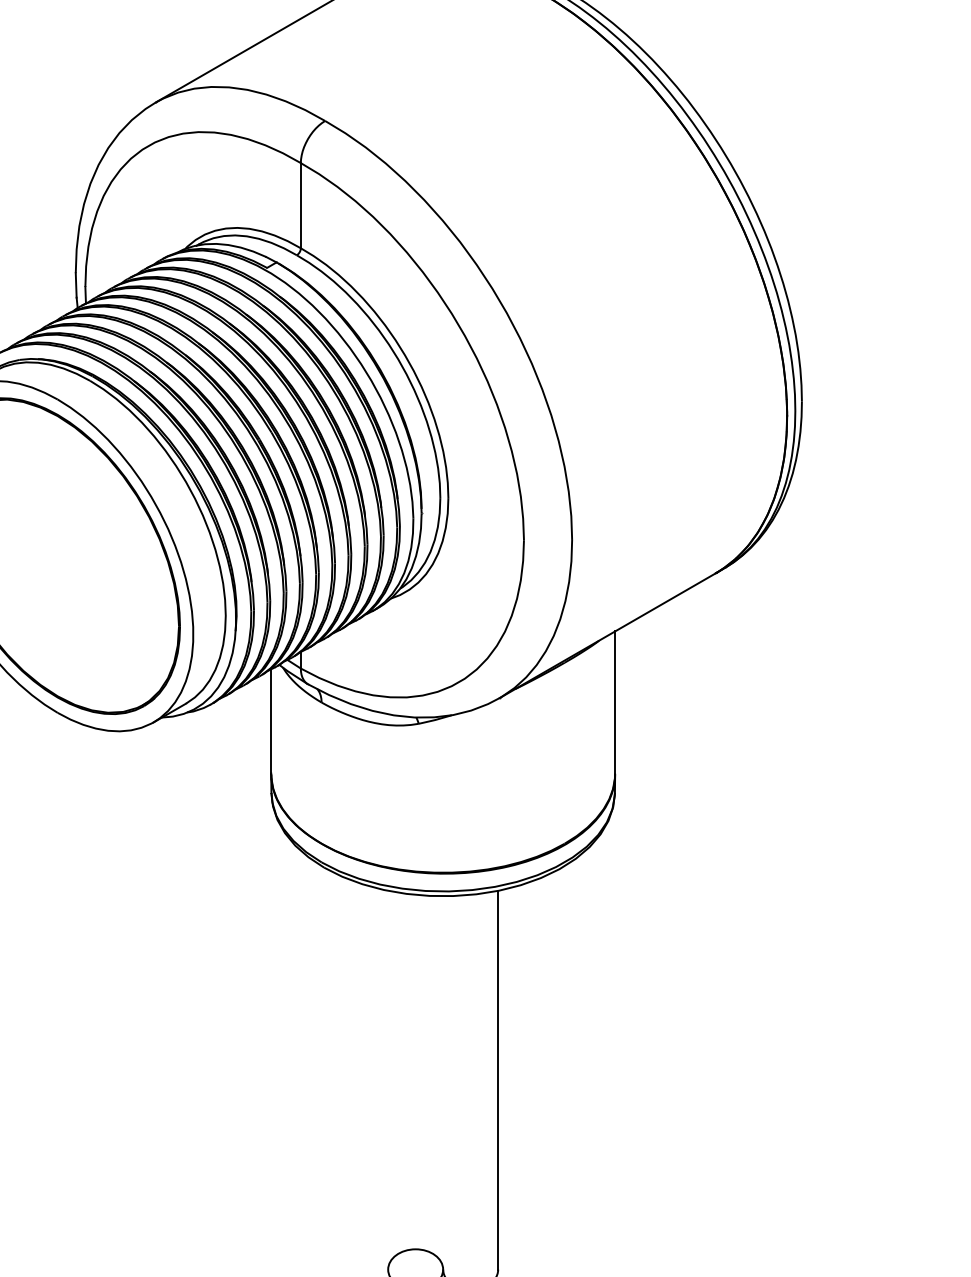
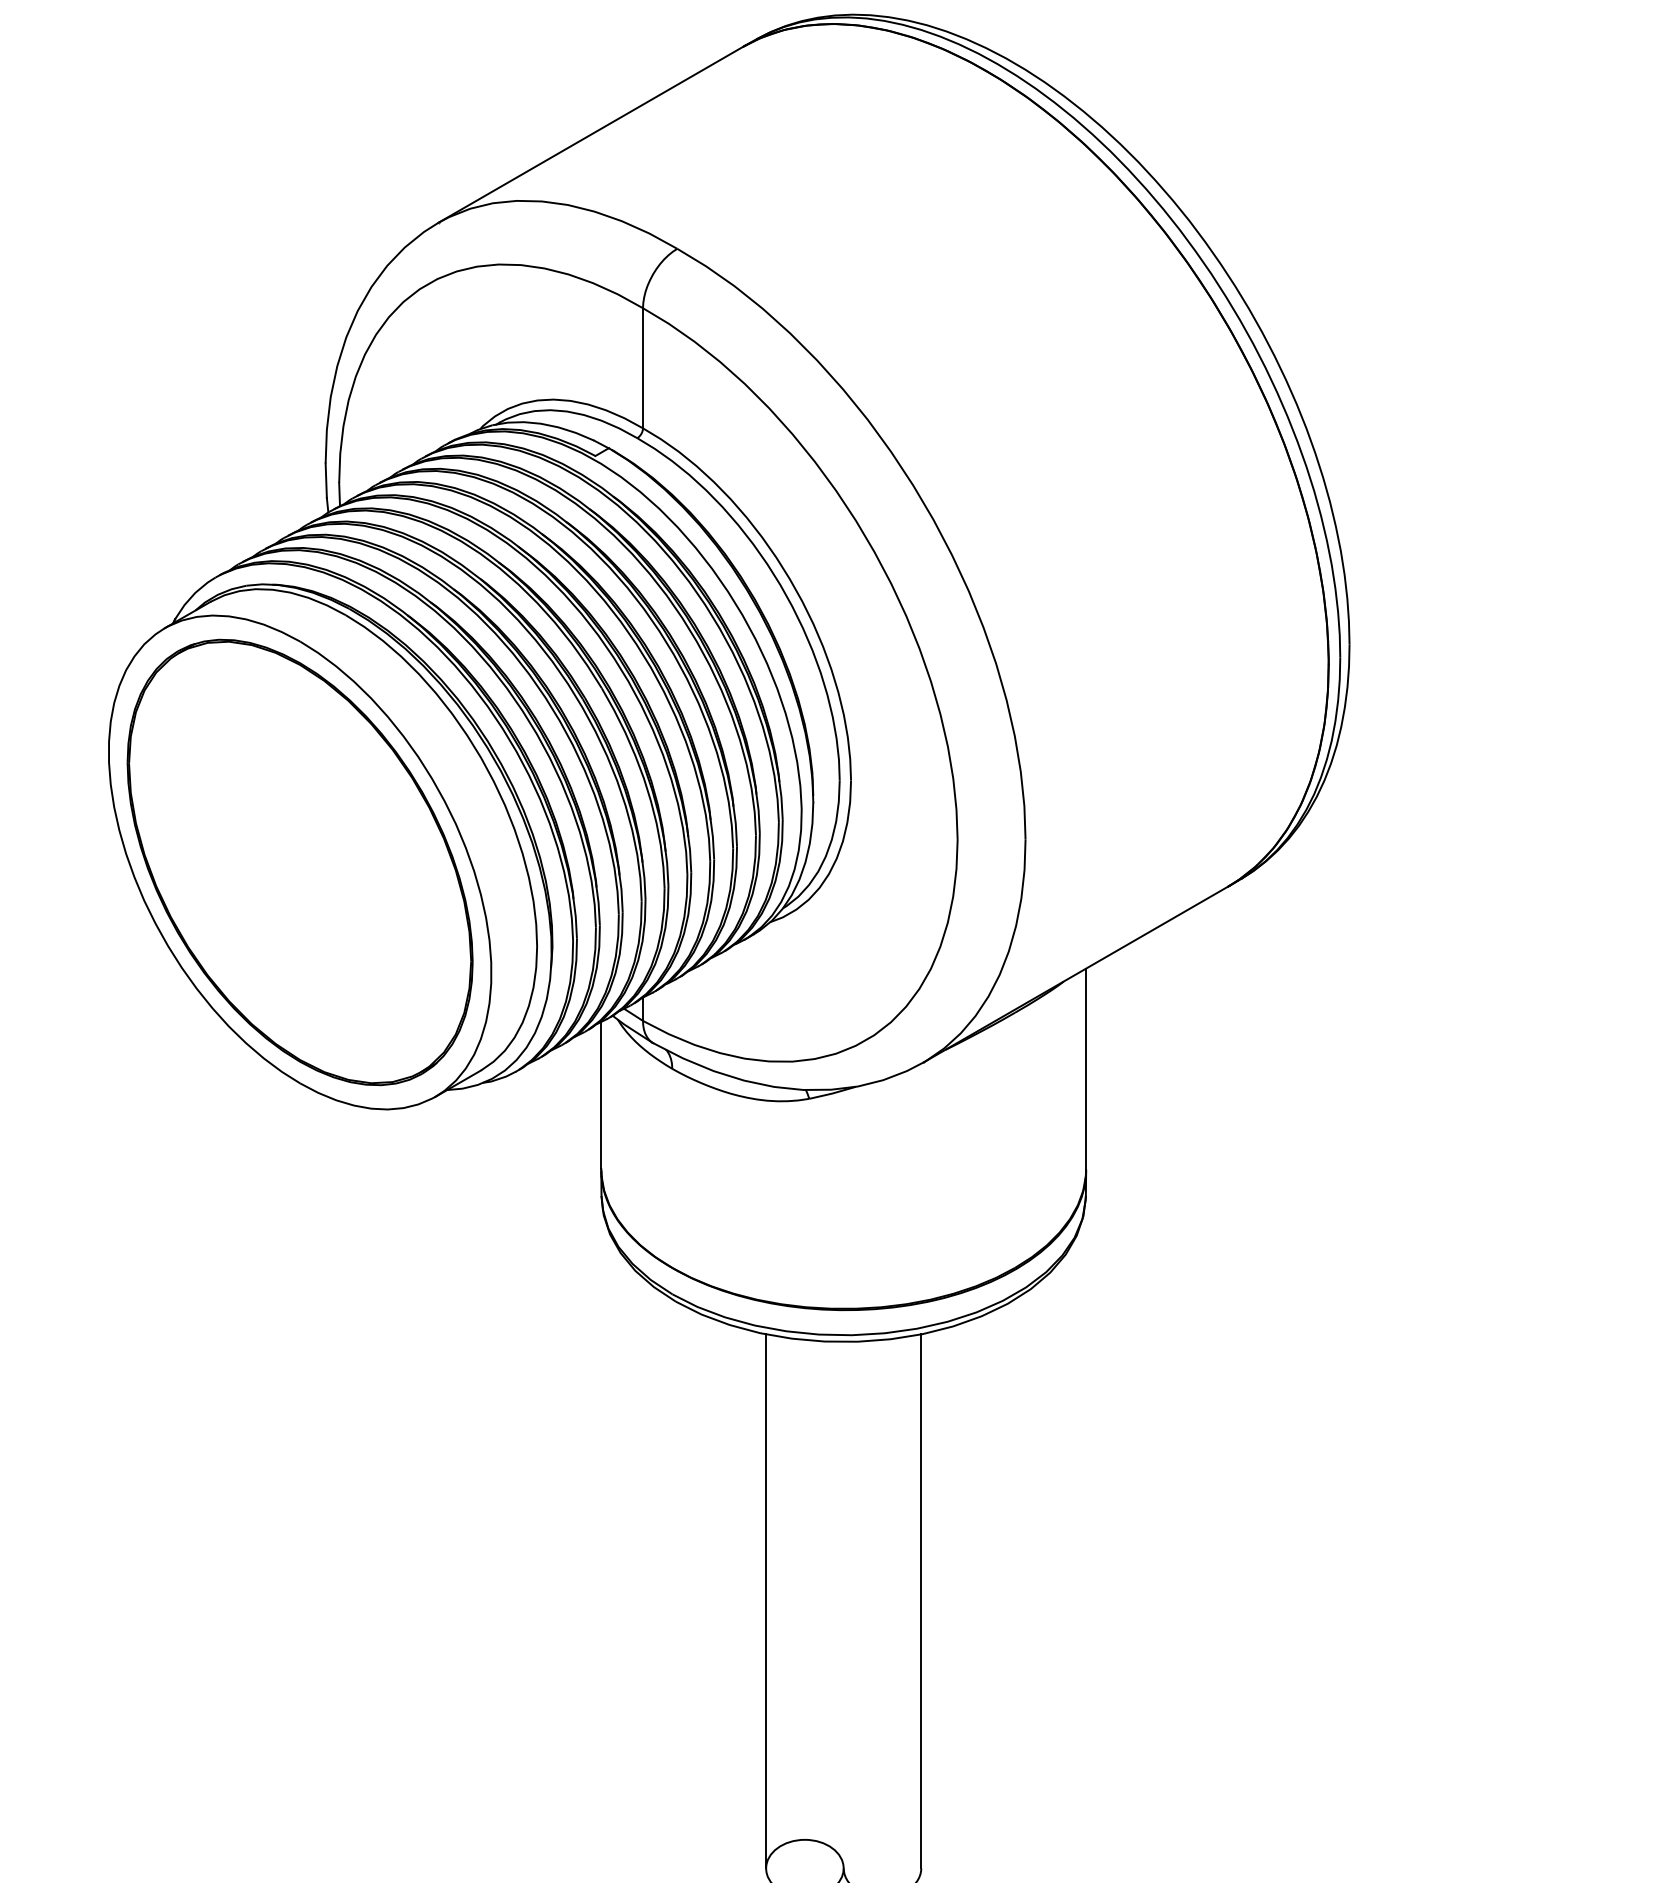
line: (388, 1080) -> (766, 1601), added

